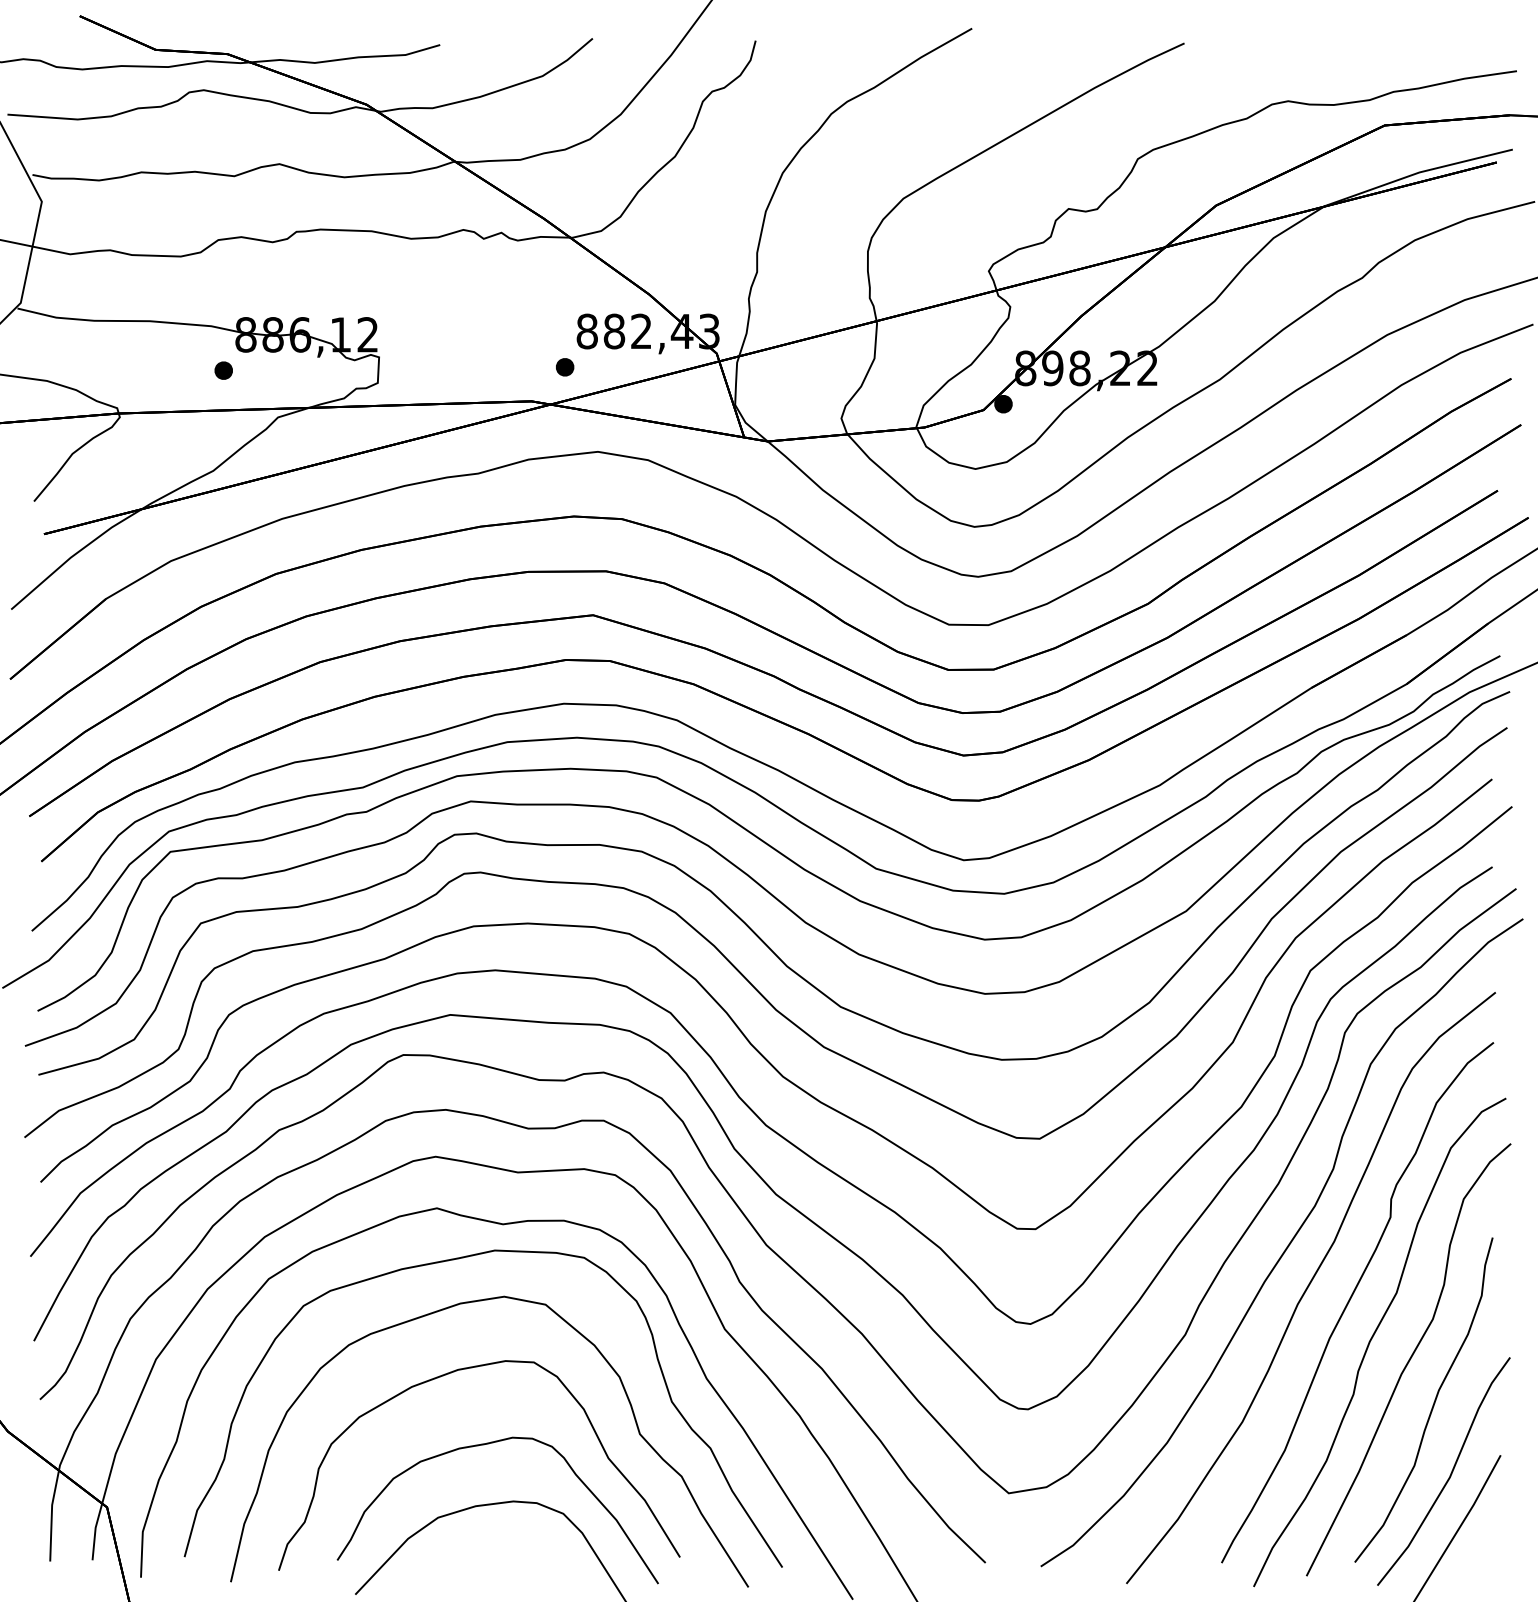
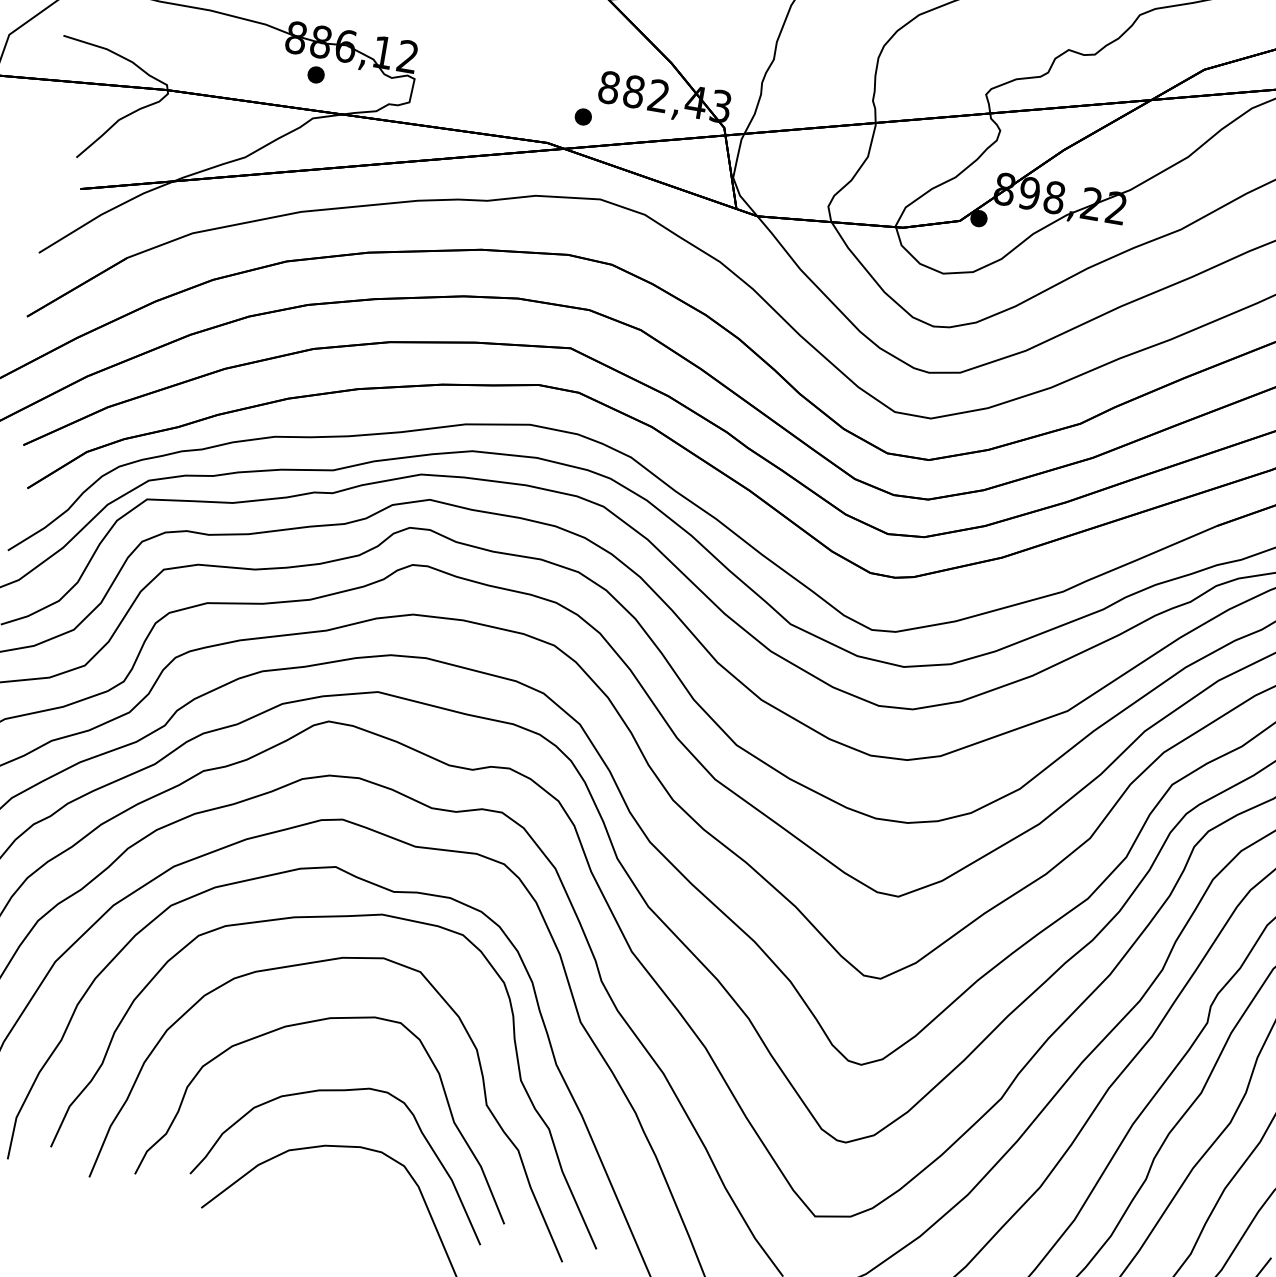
part: (223, 370) -> (315, 74), moved

